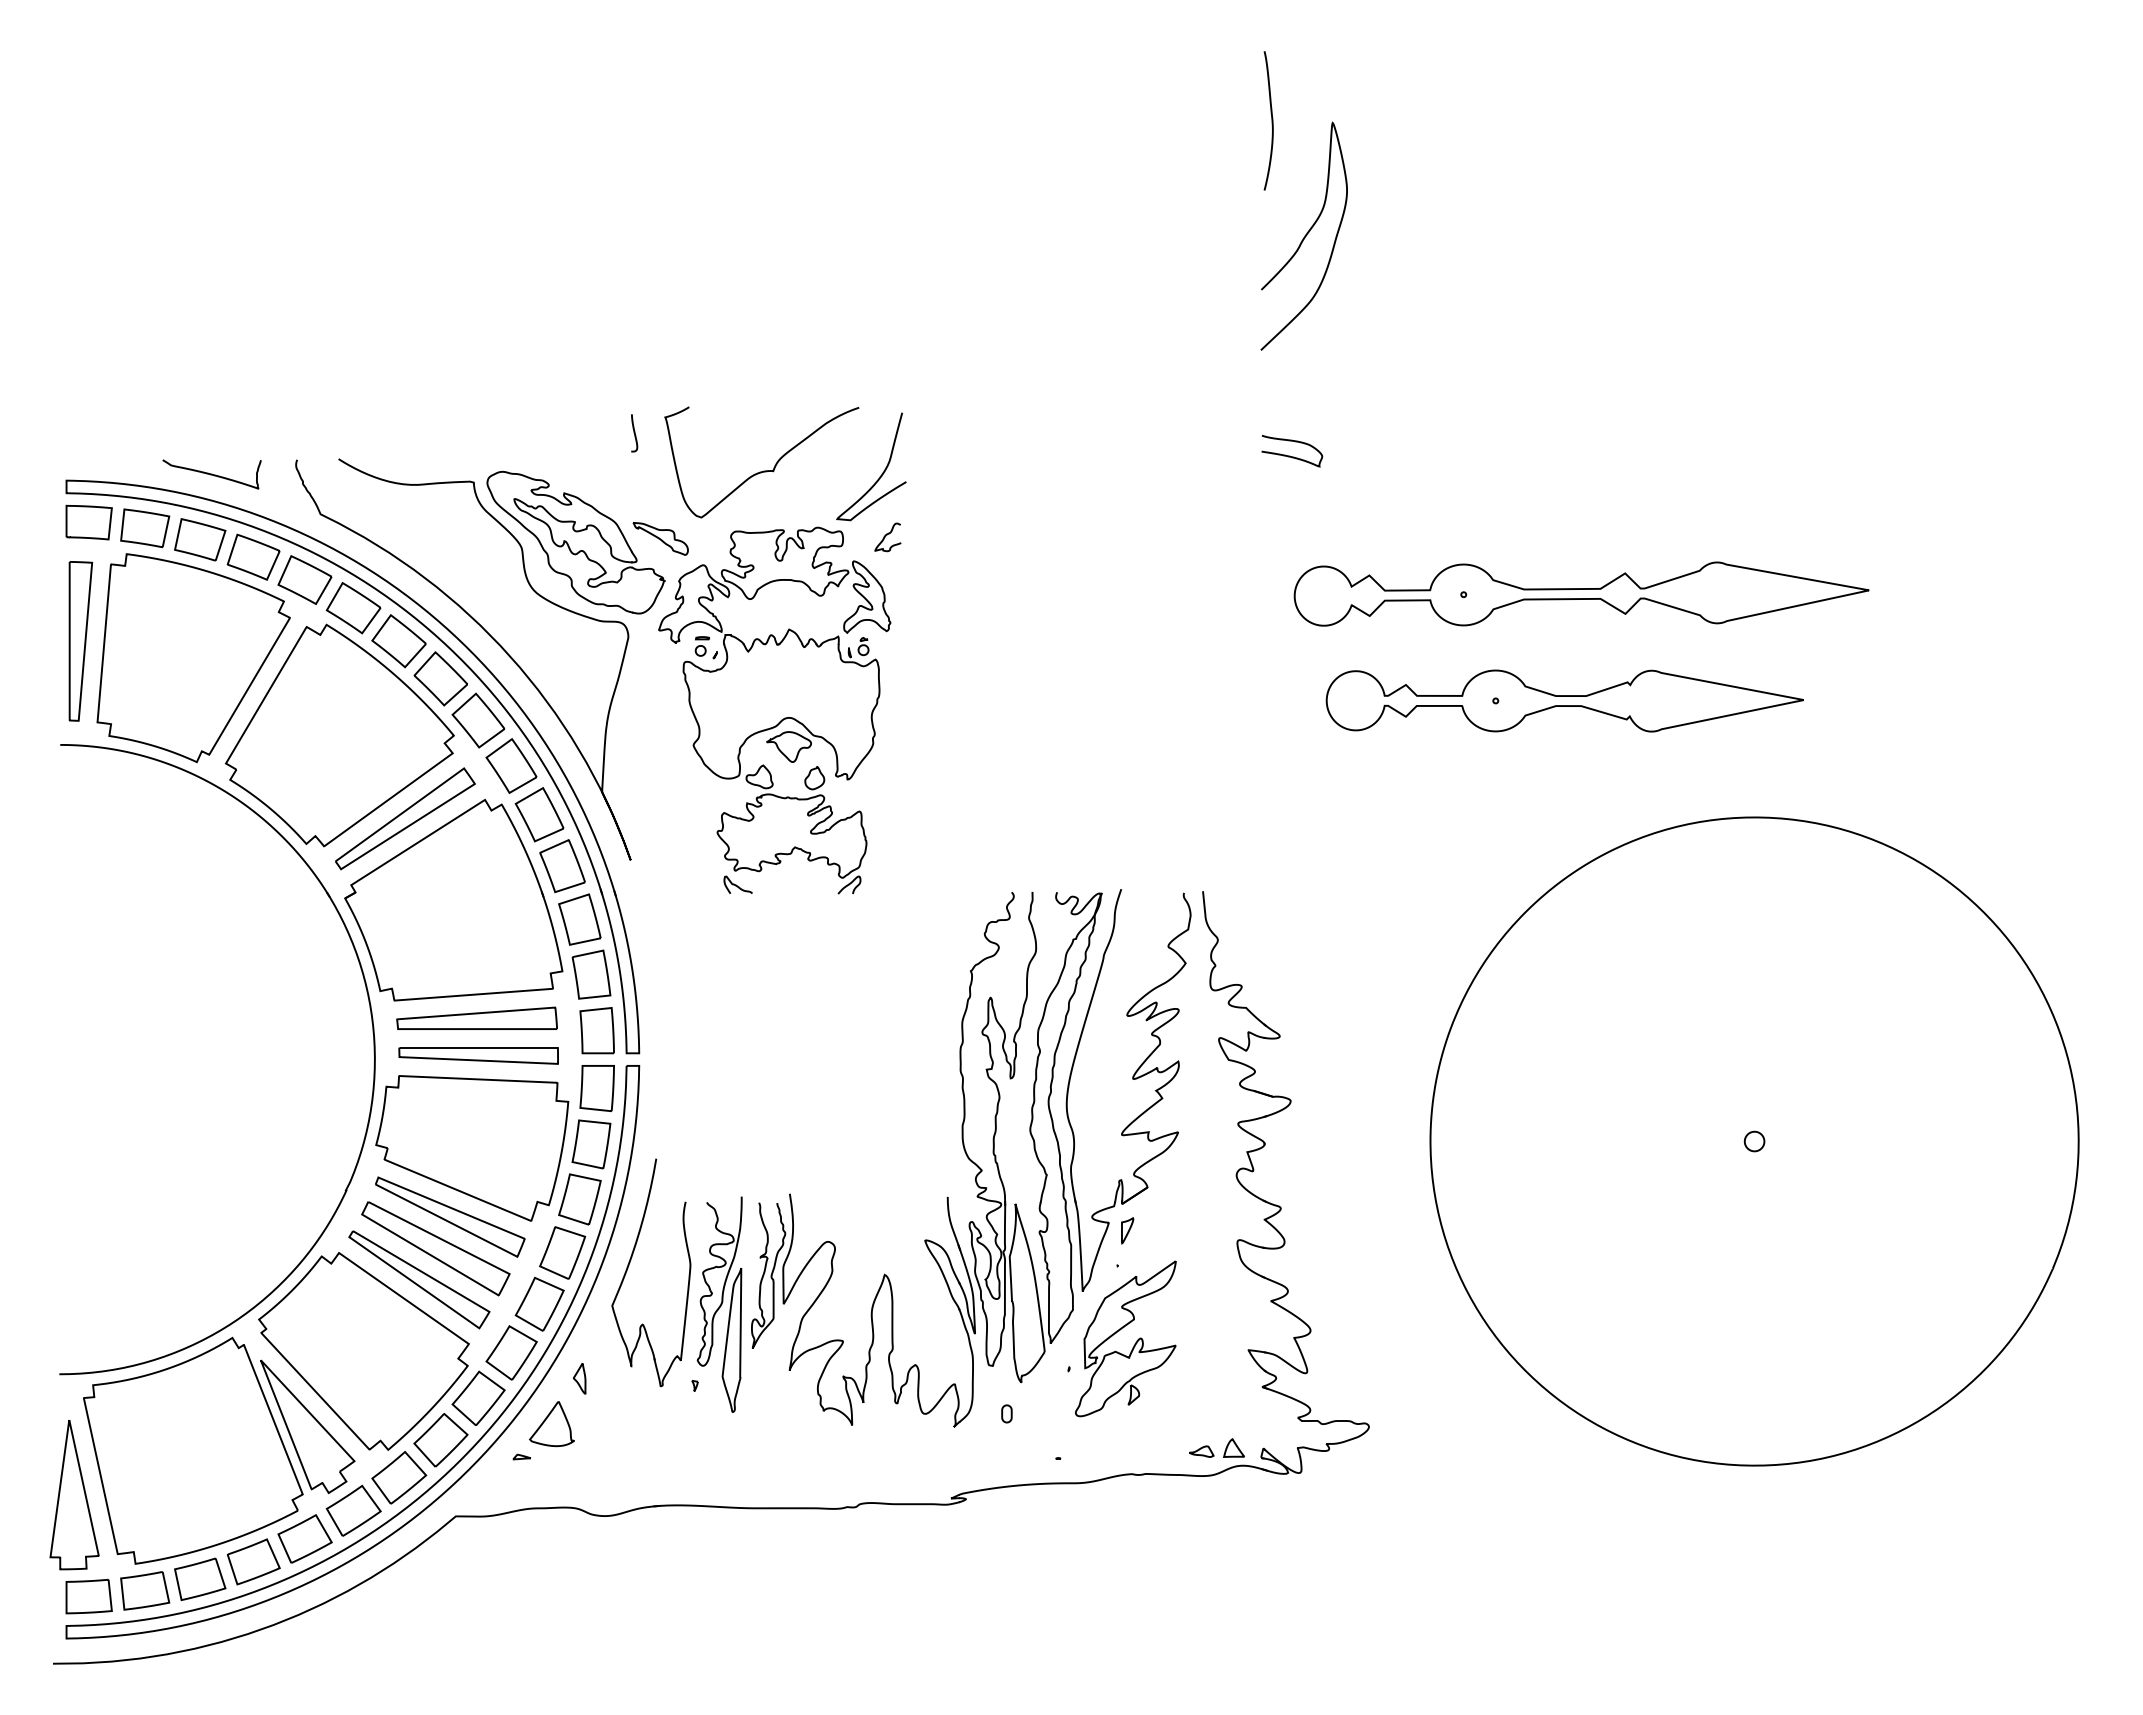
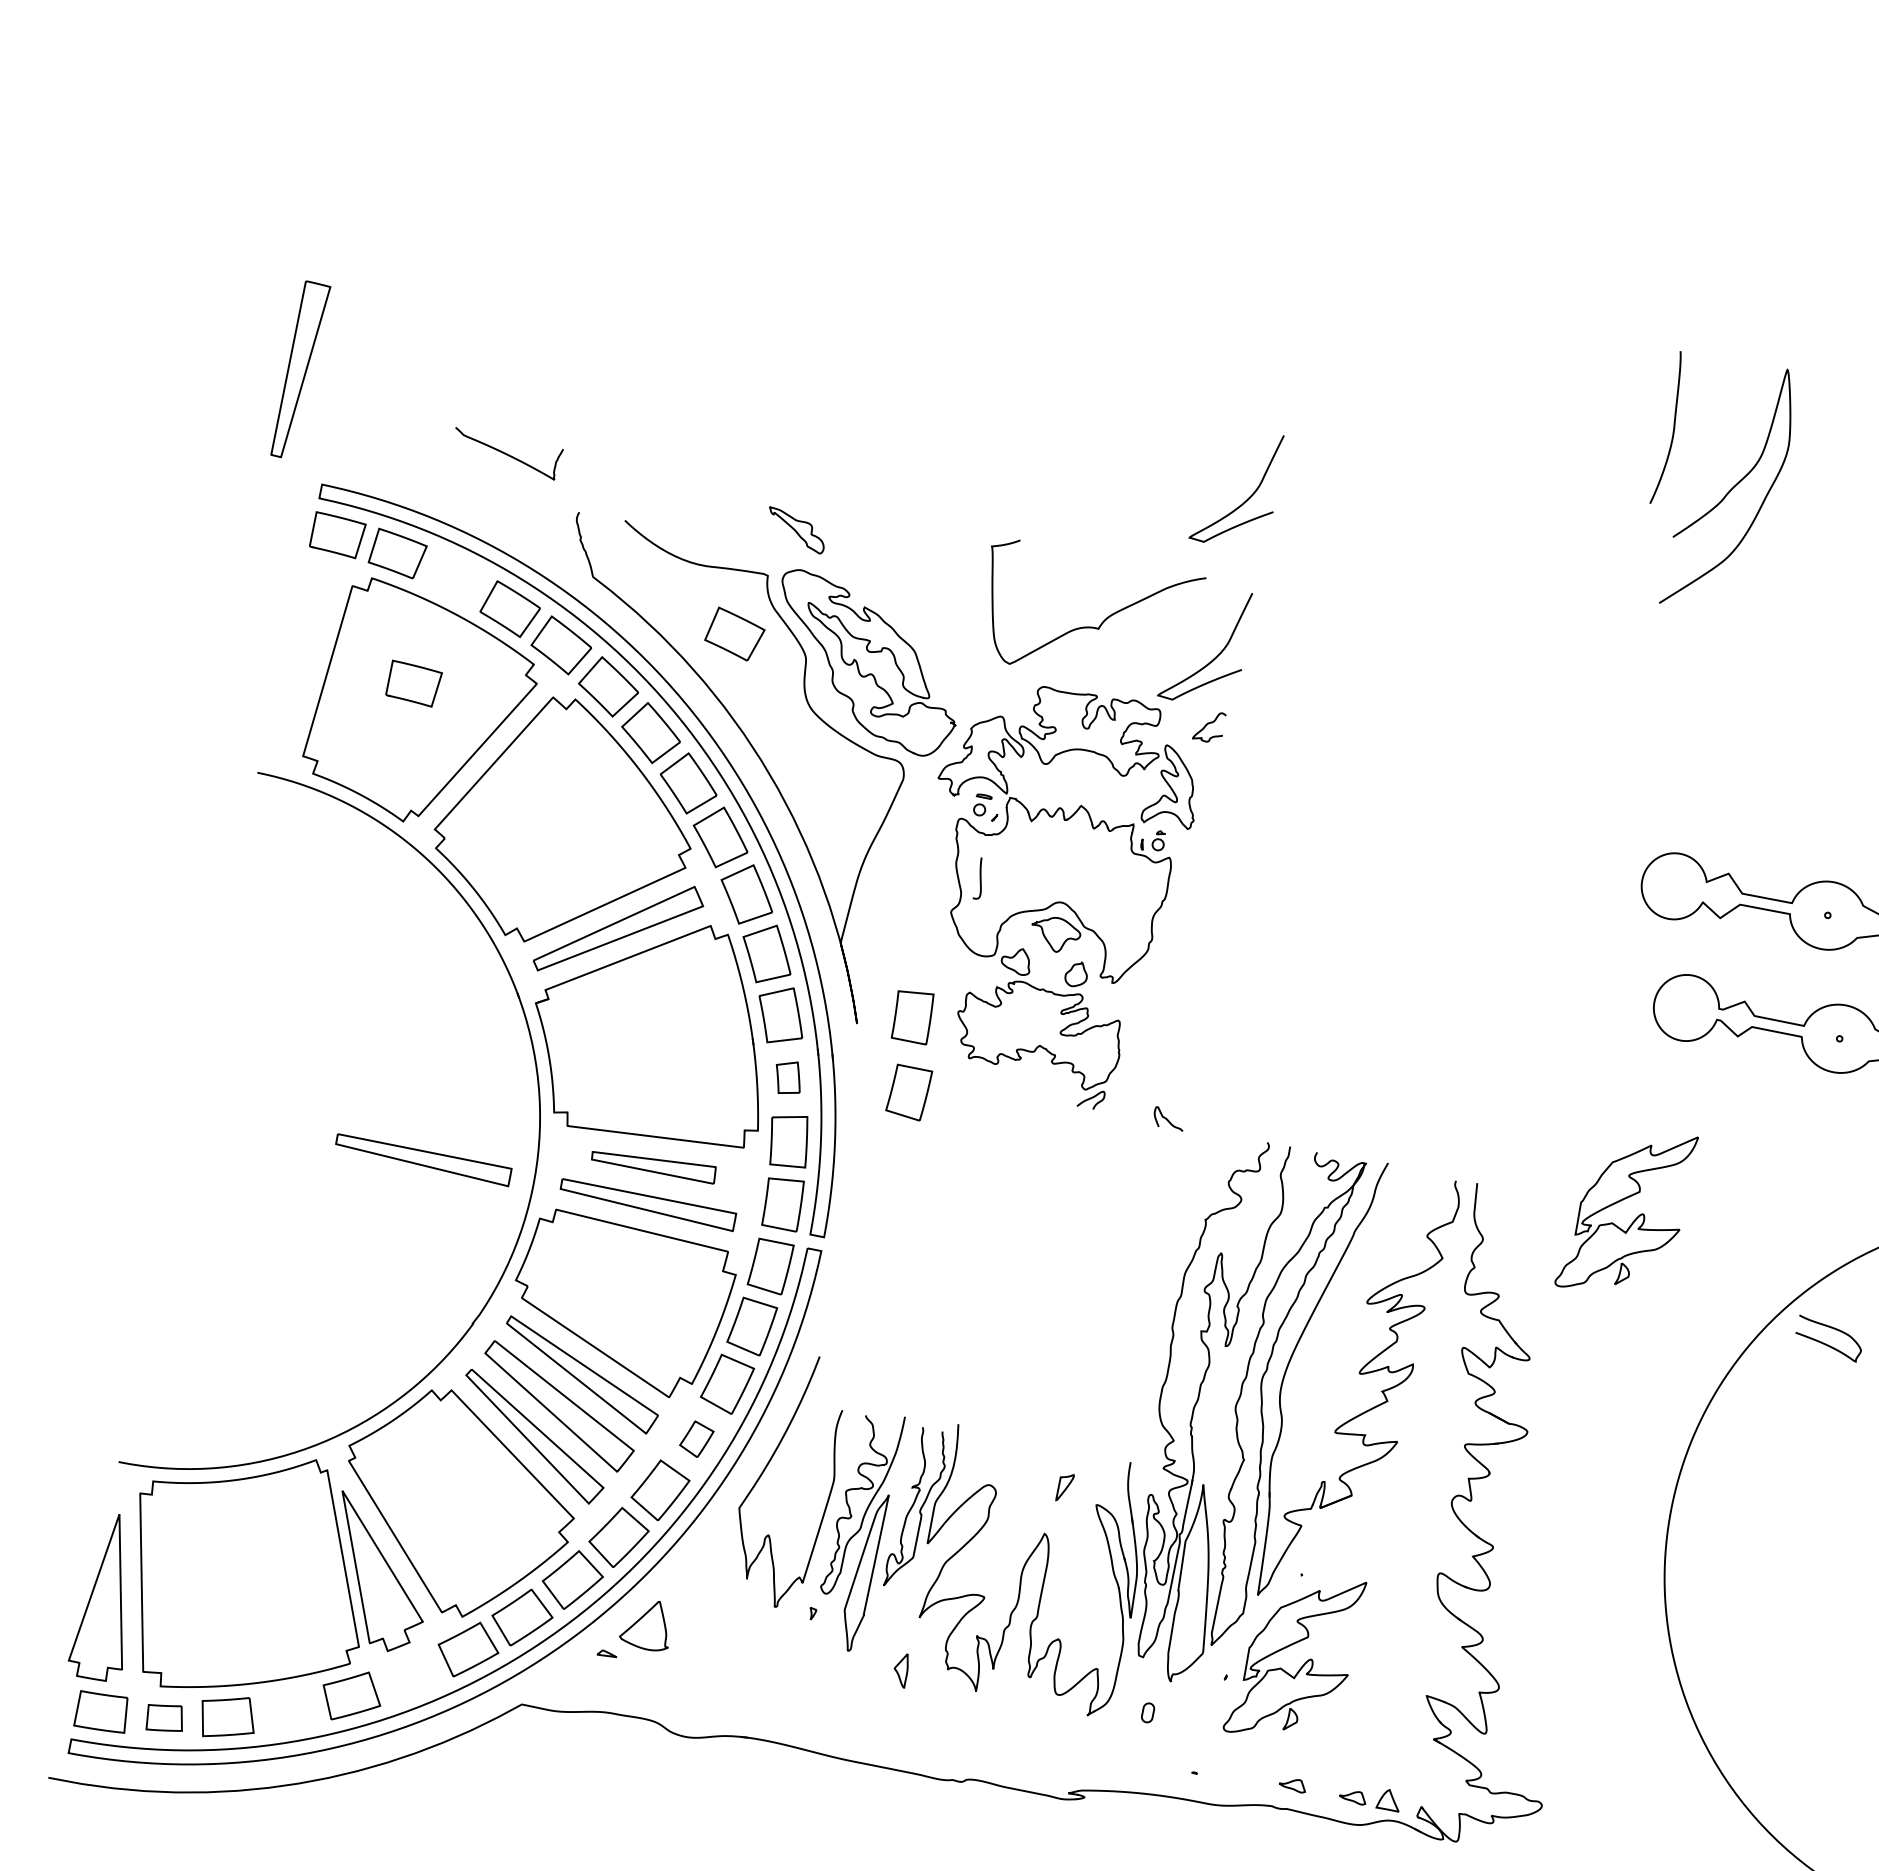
curve: (1271, 120) -> (1673, 428), moved
curve: (882, 328) -> (1249, 496), added
curve: (634, 433) -> (980, 879), moved
curve: (1290, 455) -> (1826, 1343), moved
curve: (211, 474) -> (505, 453), moved
part: (660, 538) -> (796, 530), moved
part: (200, 539) -> (735, 634), moved
part: (181, 639) -> (413, 683), added
part: (80, 641) -> (300, 370), moved
part: (677, 843) -> (912, 1015), added
part: (1332, 882) -> (1621, 1201), added
curve: (736, 884) -> (1167, 1118), moved
part: (687, 911) -> (908, 1092), added
part: (579, 919) -> (788, 1077), size x0.6
part: (476, 1017) -> (653, 1162), size x0.7
part: (273, 1055) -> (423, 1159), added
part: (1127, 1230) -> (1065, 1487), moved
part: (562, 1252) -> (696, 1438), size x0.6
part: (579, 1378) -> (900, 1669), moved
part: (1146, 1451) -> (1292, 1784), added
part: (353, 1510) -> (411, 1675), removed
part: (253, 1561) -> (290, 1709), removed
part: (145, 1590) -> (165, 1717), size x0.7

